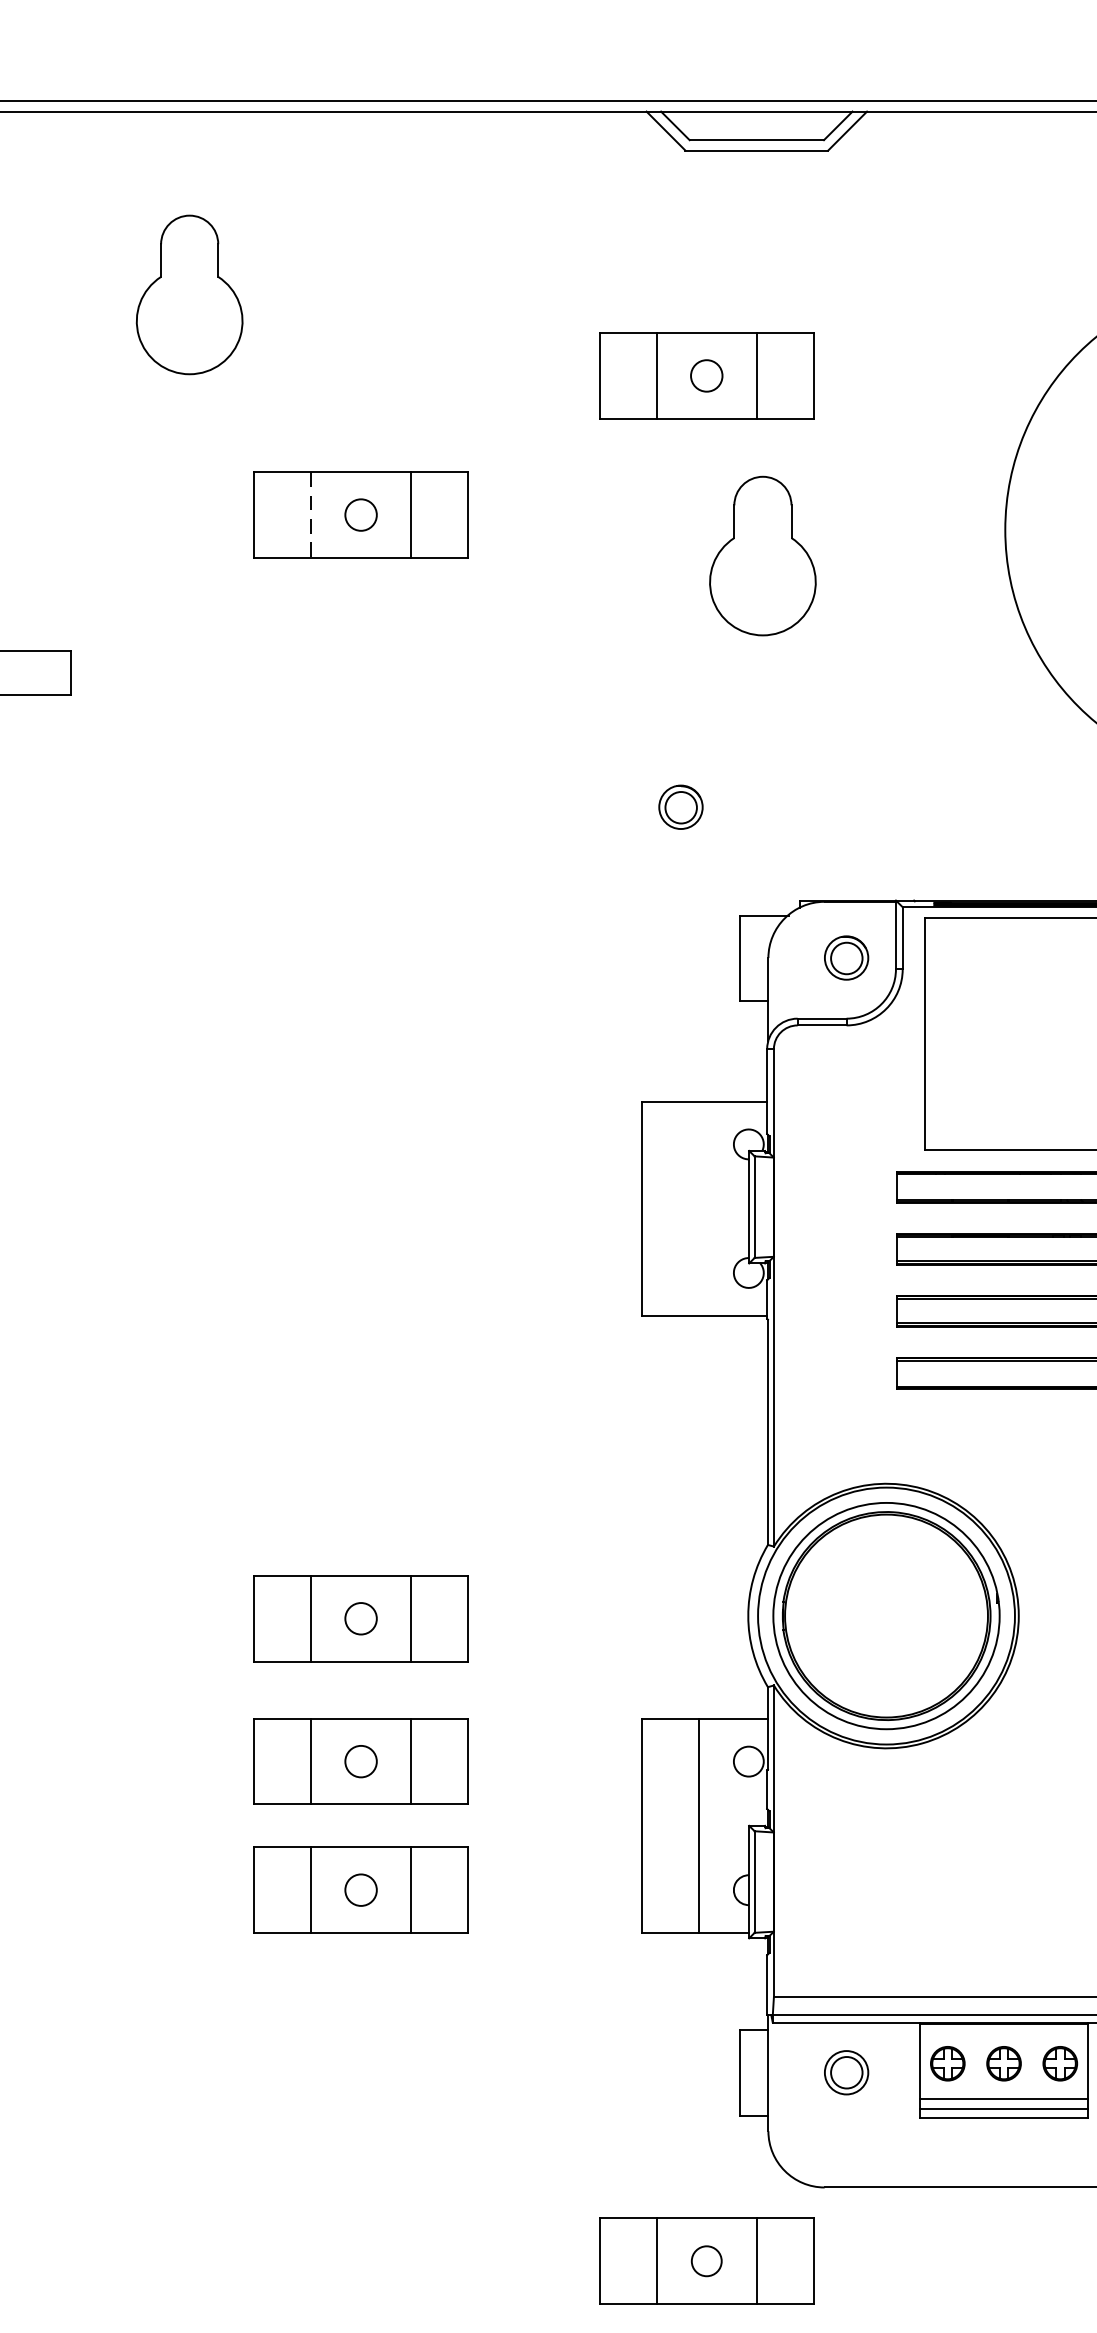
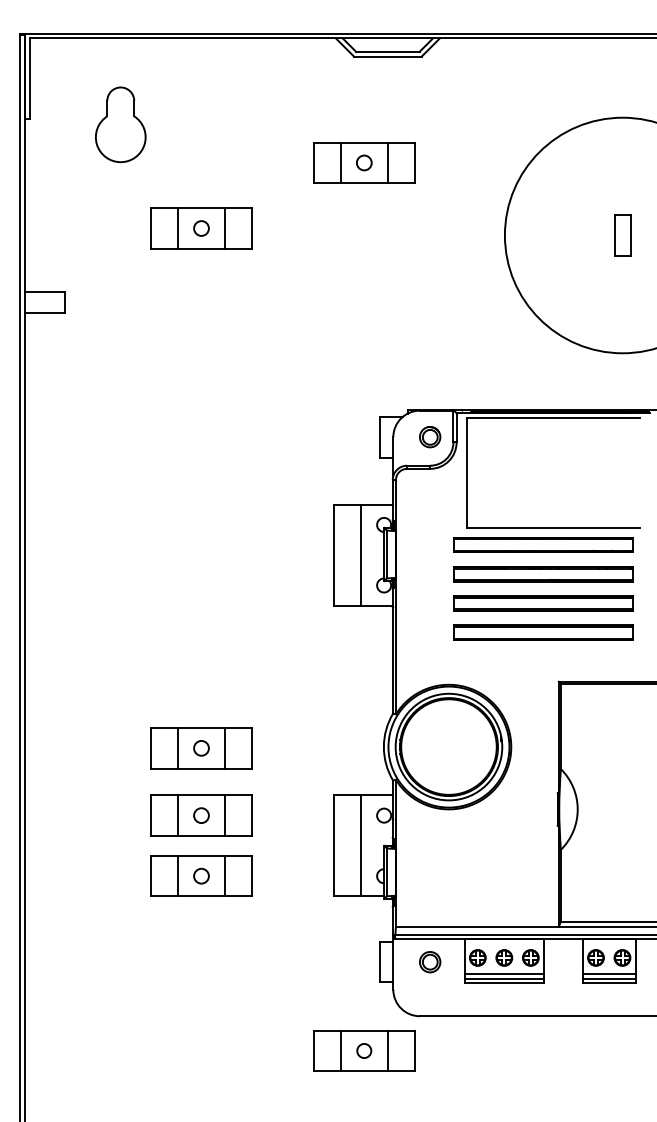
line: (310, 517) -> (177, 229), dashed -> solid
part: (762, 555) -> (390, 247), removed
part: (681, 808) -> (352, 366), removed
line: (698, 1207) -> (360, 554), added

